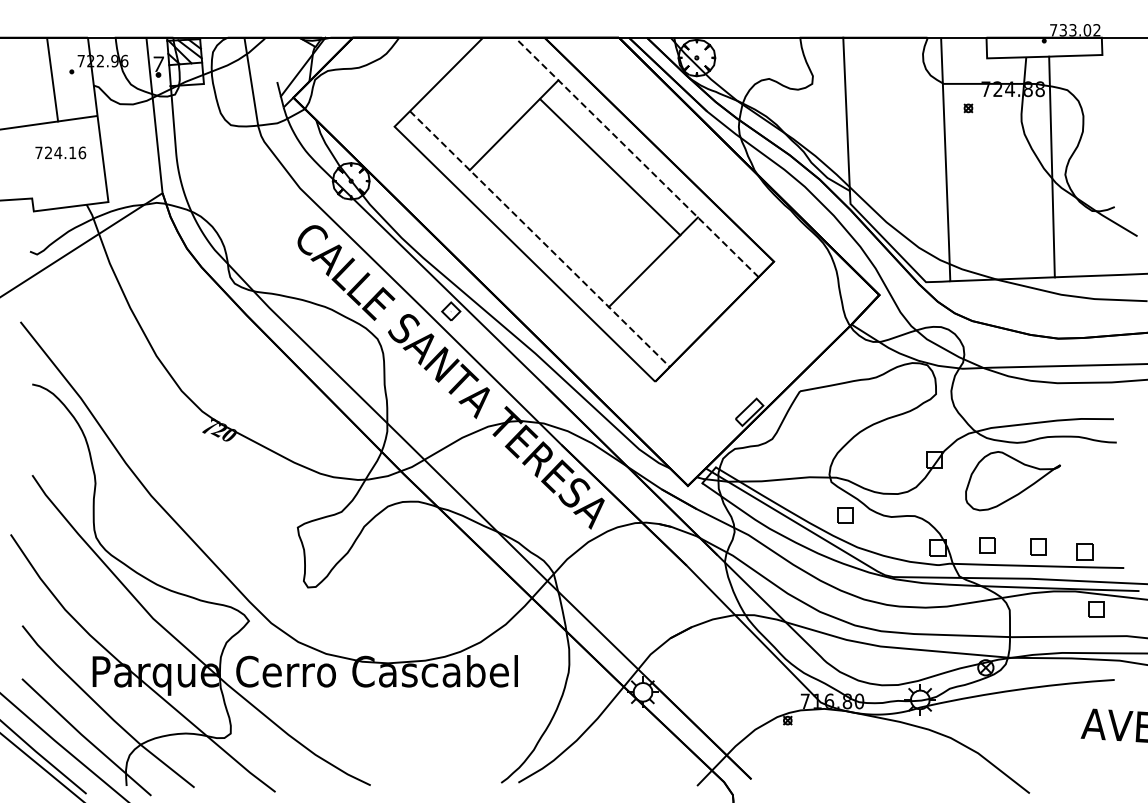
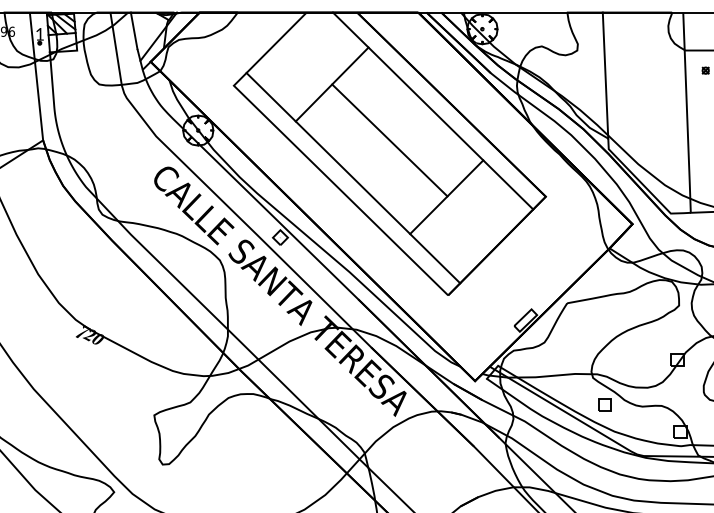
line: (273, 59) -> (134, 30), added
text: (158, 63) -> (39, 33), 7 -> 1
line: (636, 157) -> (432, 111), dashed -> solid
line: (610, 167) -> (390, 140), moved
line: (540, 239) -> (353, 178), dashed -> solid

